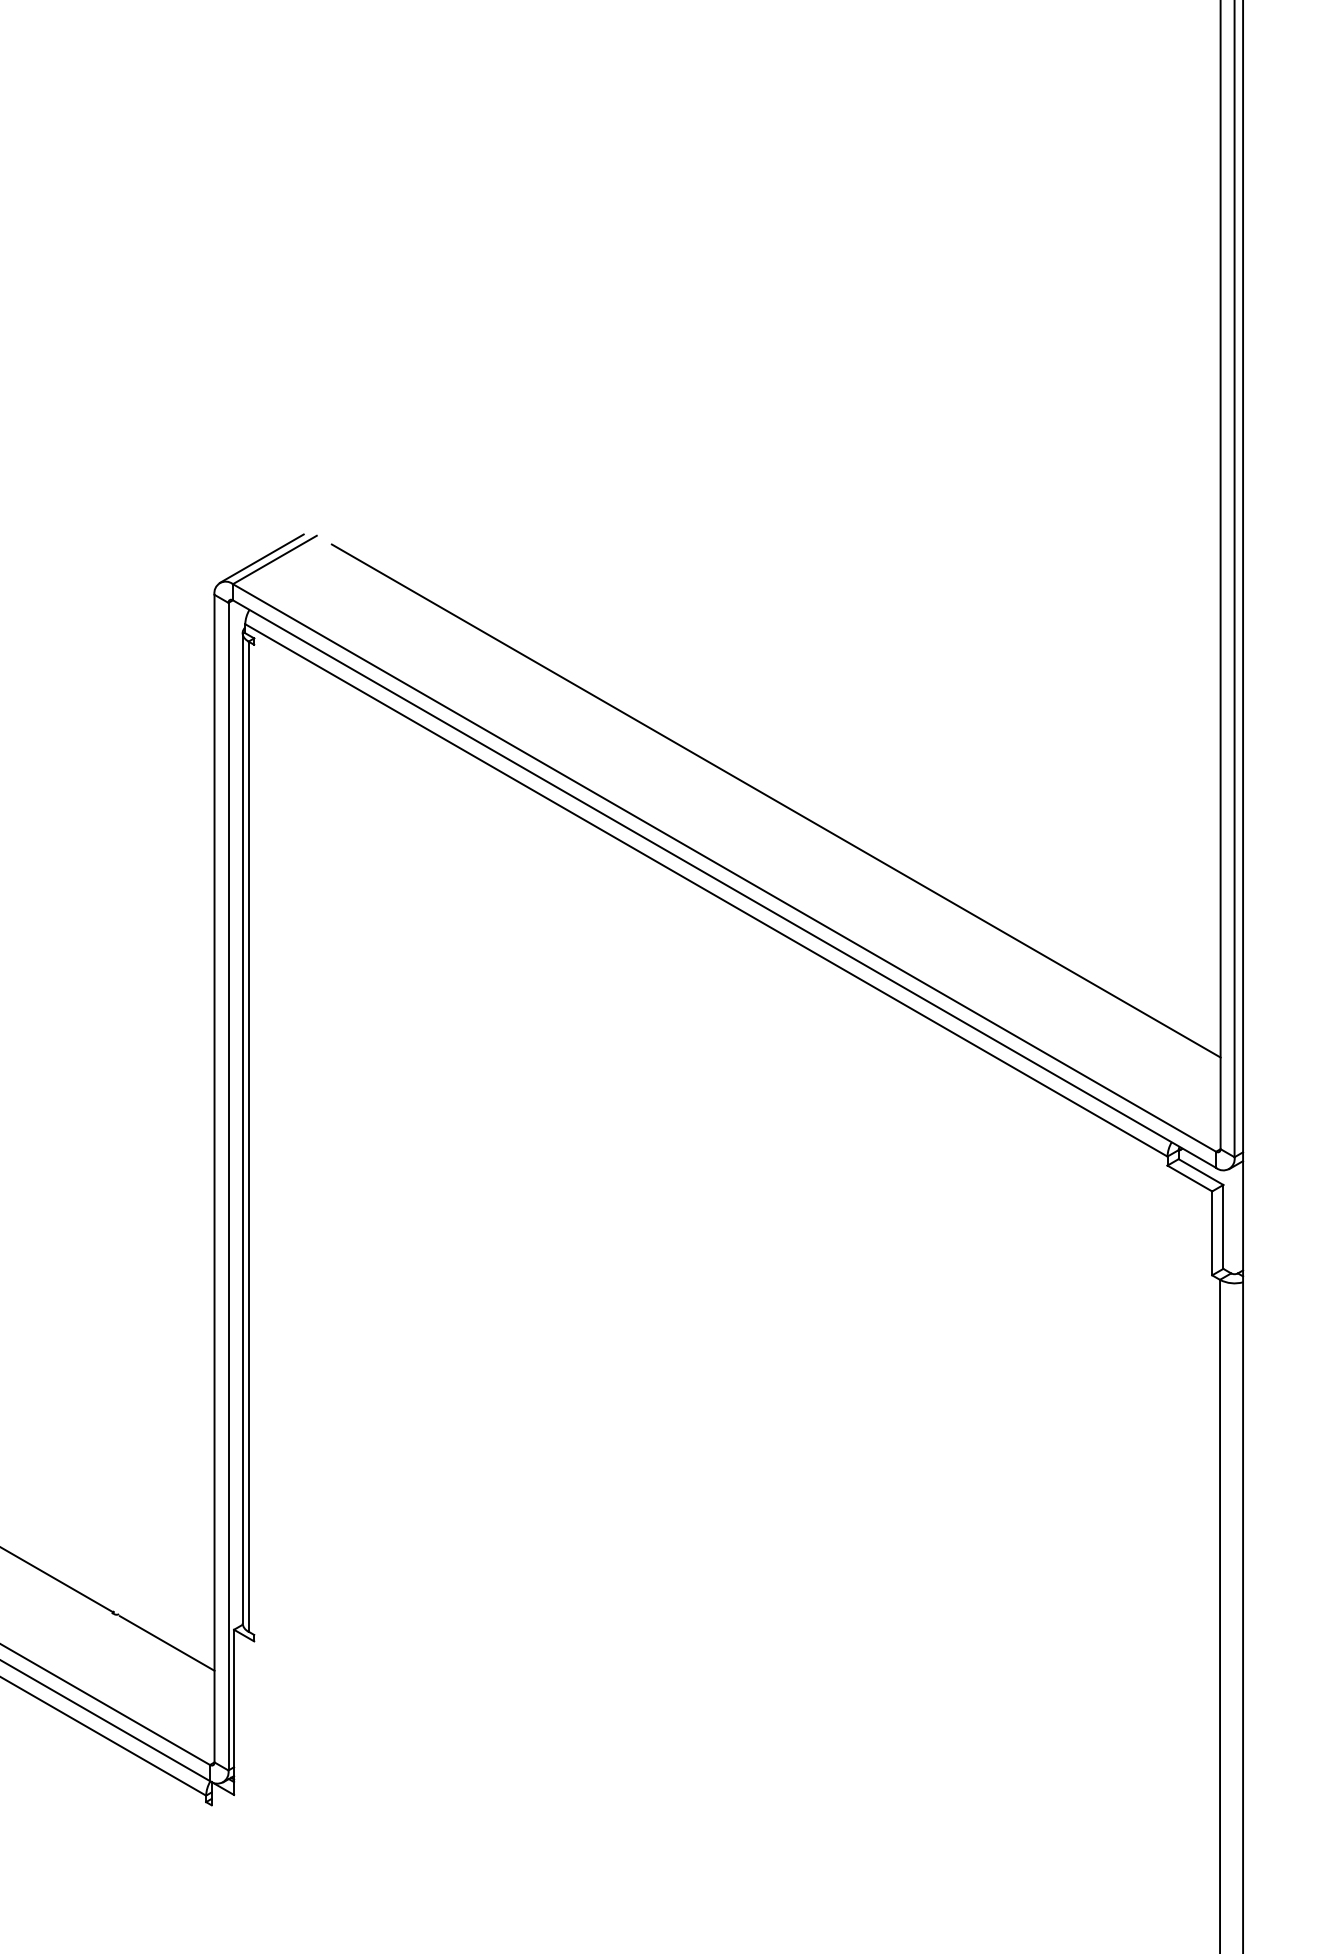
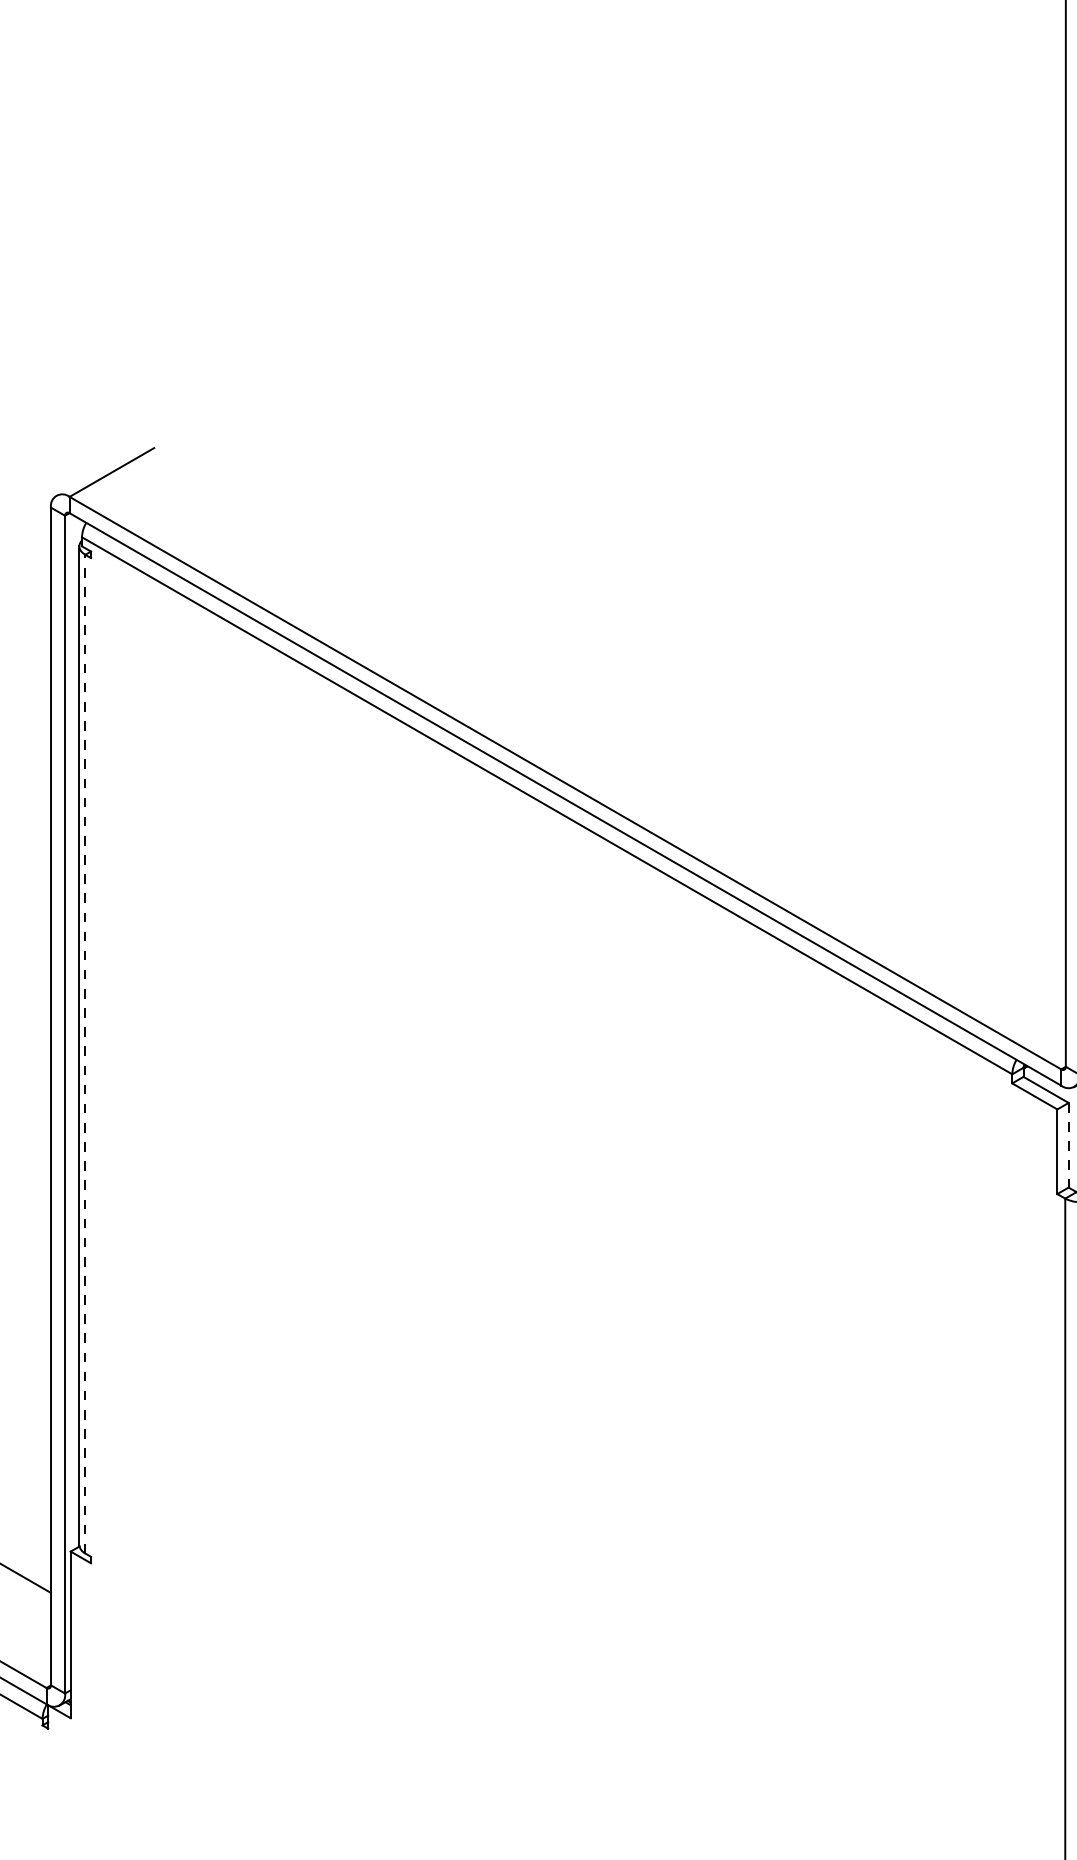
line: (261, 558) -> (98, 471), removed
line: (775, 800) -> (616, 715), removed
line: (248, 1136) -> (85, 1054), solid -> dashed
line: (1223, 1226) -> (1068, 1144), solid -> dashed

